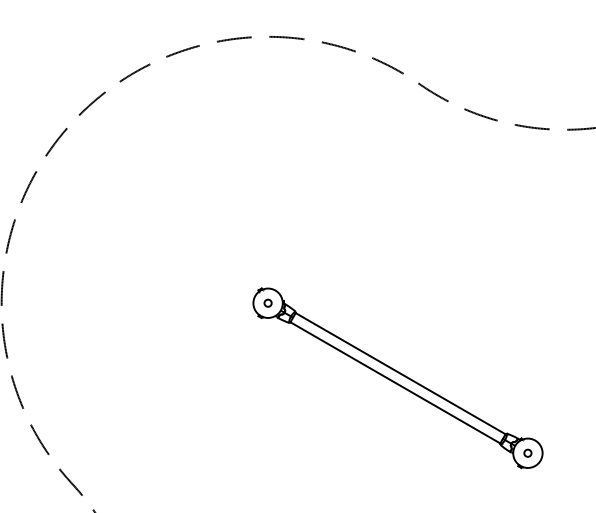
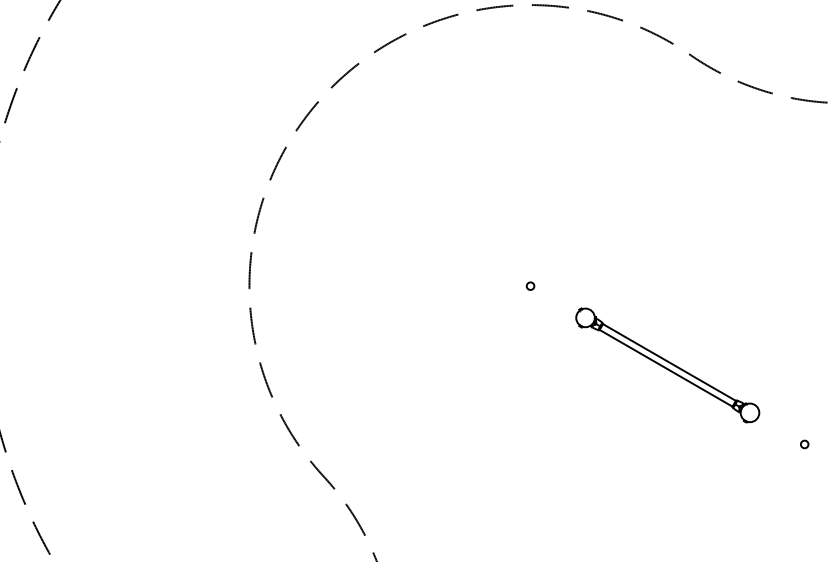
part: (397, 378) -> (667, 365), size x0.6

